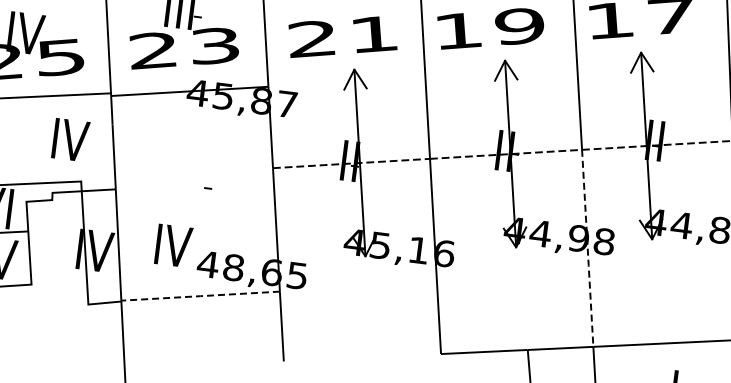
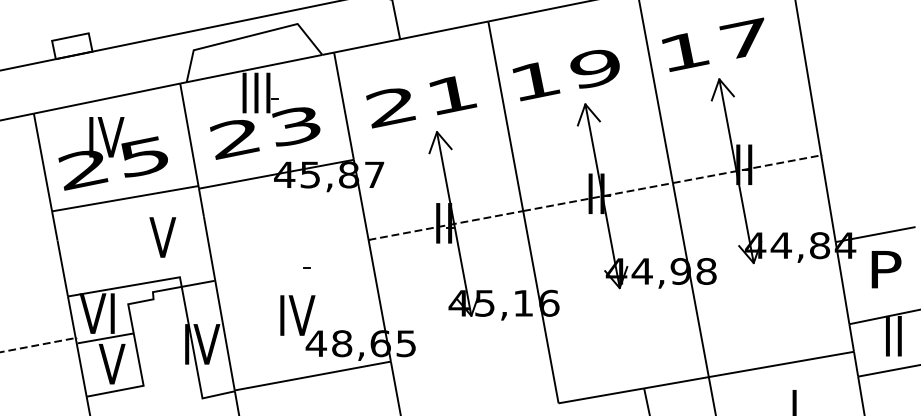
text: (70, 140) -> (164, 237), IV -> V
text: (173, 245) -> (297, 315), moved
line: (587, 248) -> (690, 280), dashed -> solid
line: (200, 296) -> (312, 376), dashed -> solid

